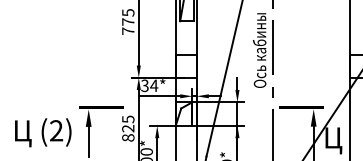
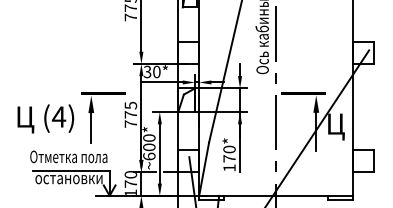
text: (153, 85) -> (156, 71), 34* -> 30*
text: (55, 130) -> (58, 116), (2) -> (4)
text: (127, 133) -> (130, 119), 825 -> 775

